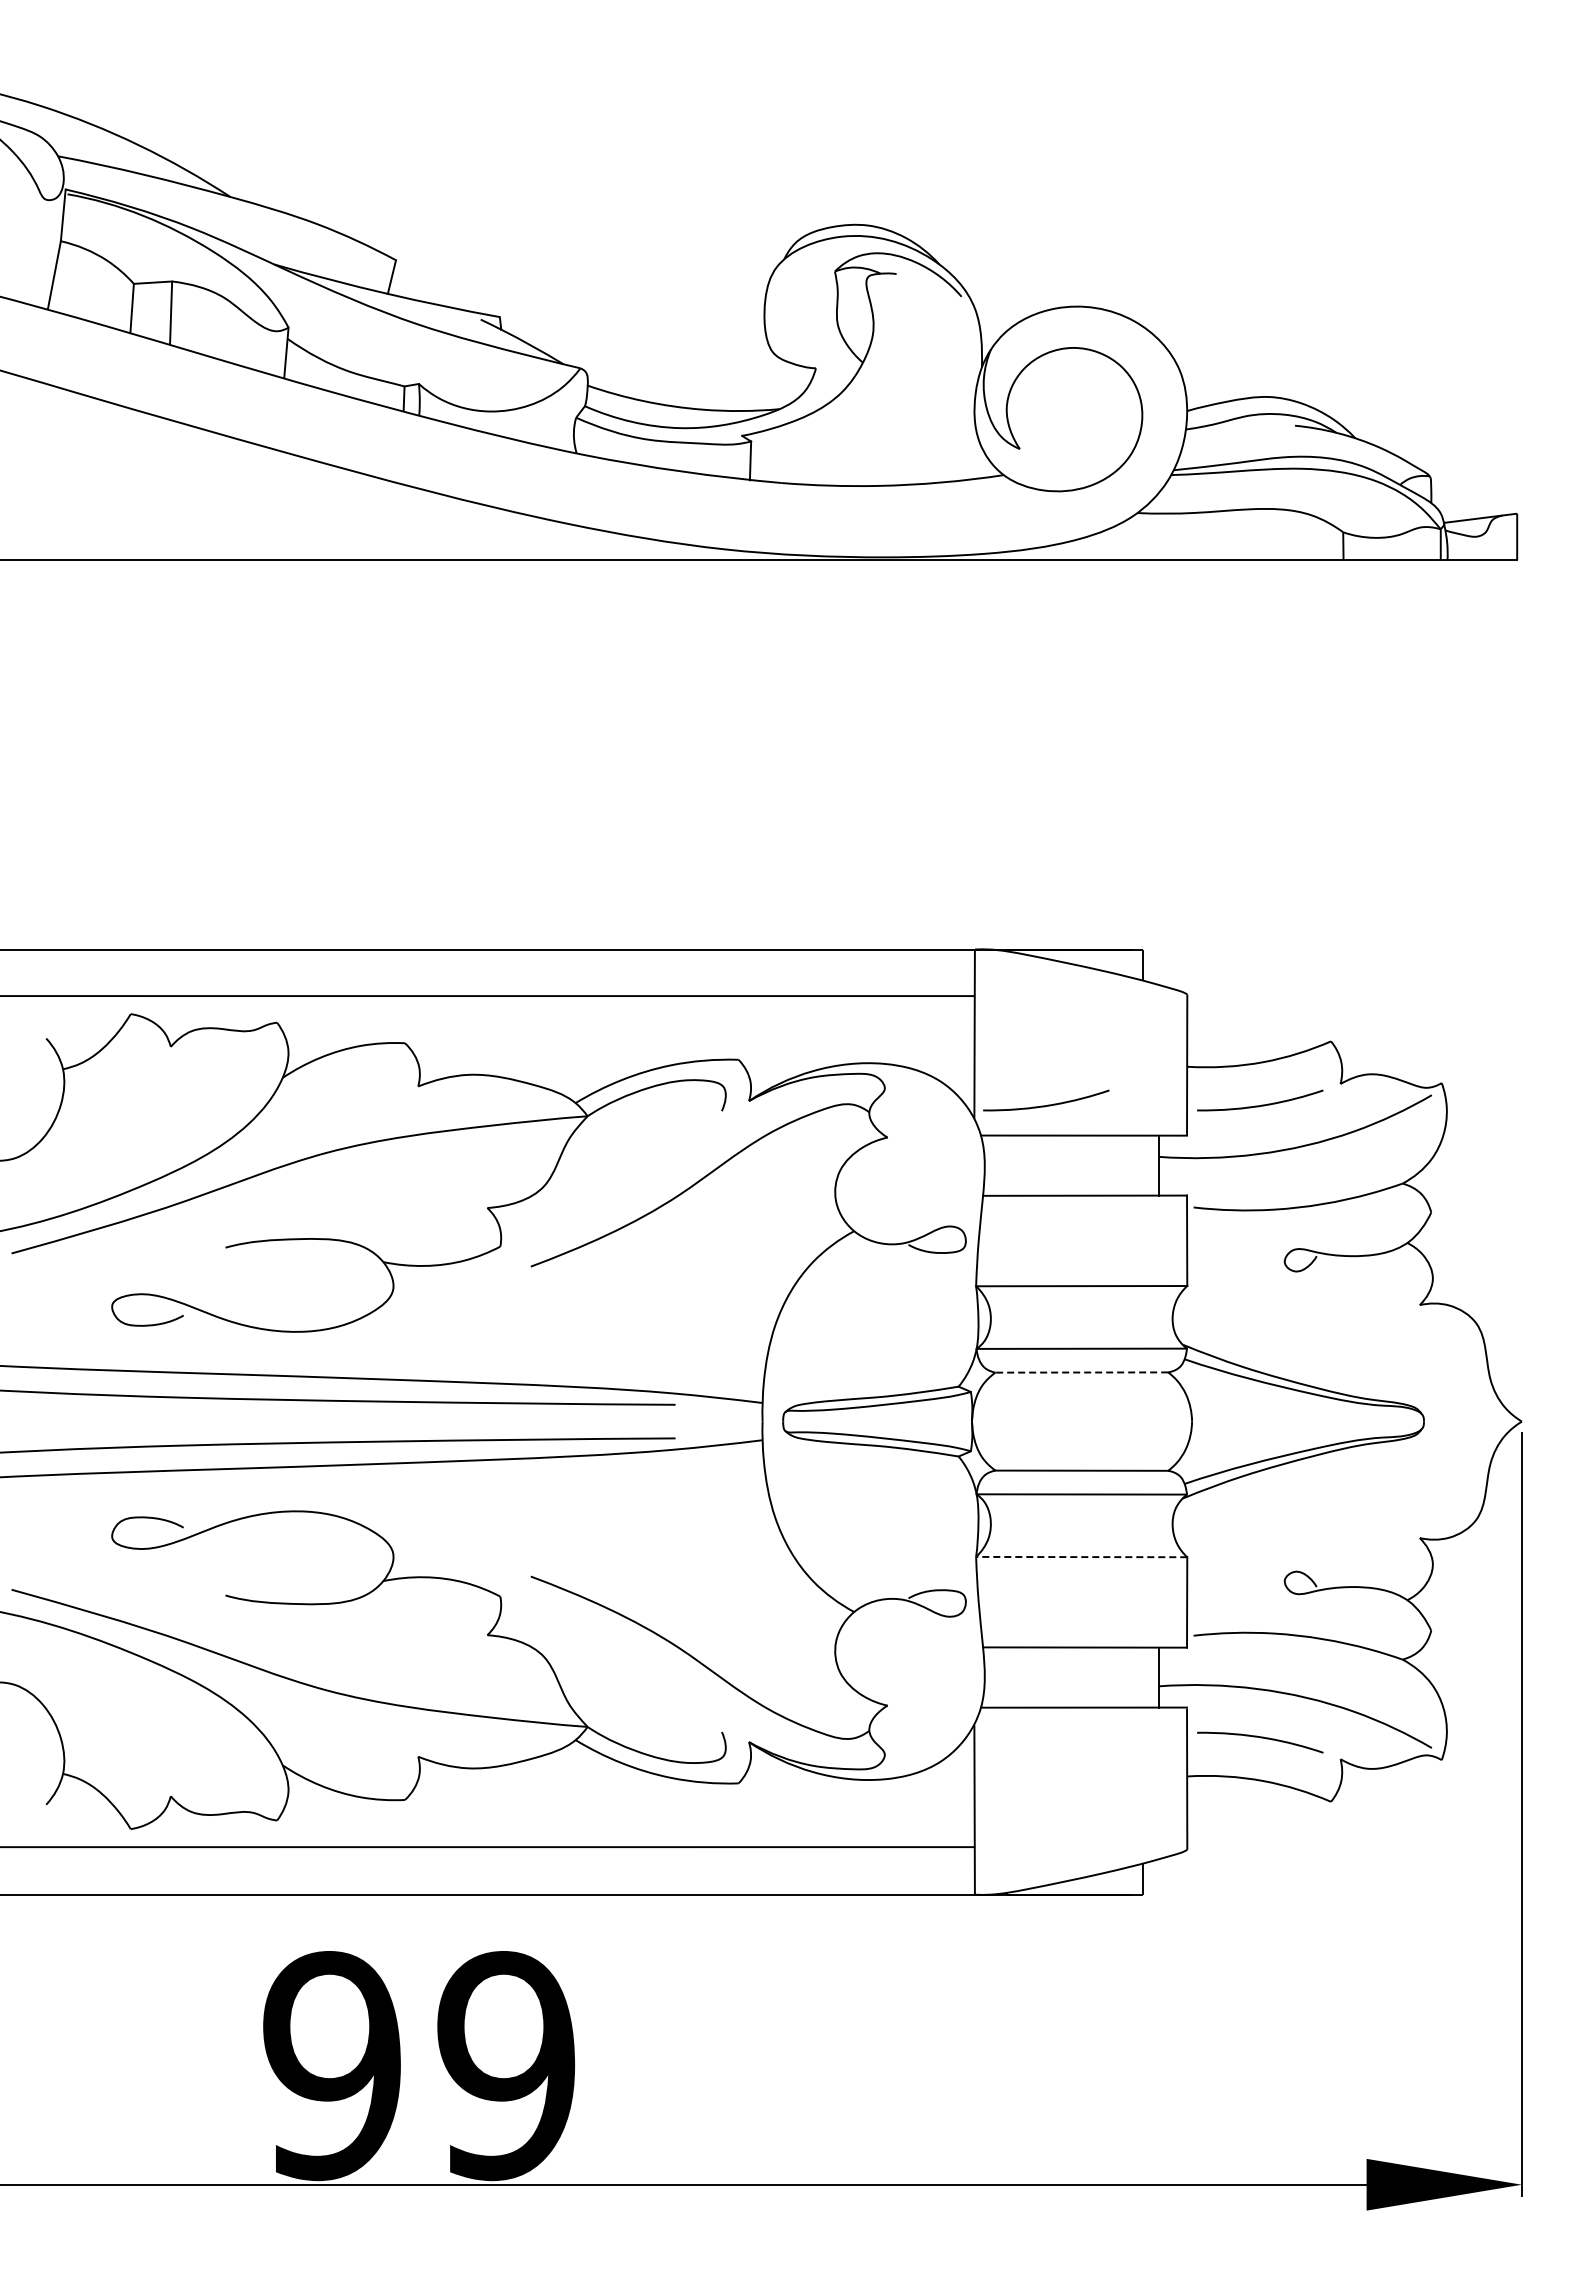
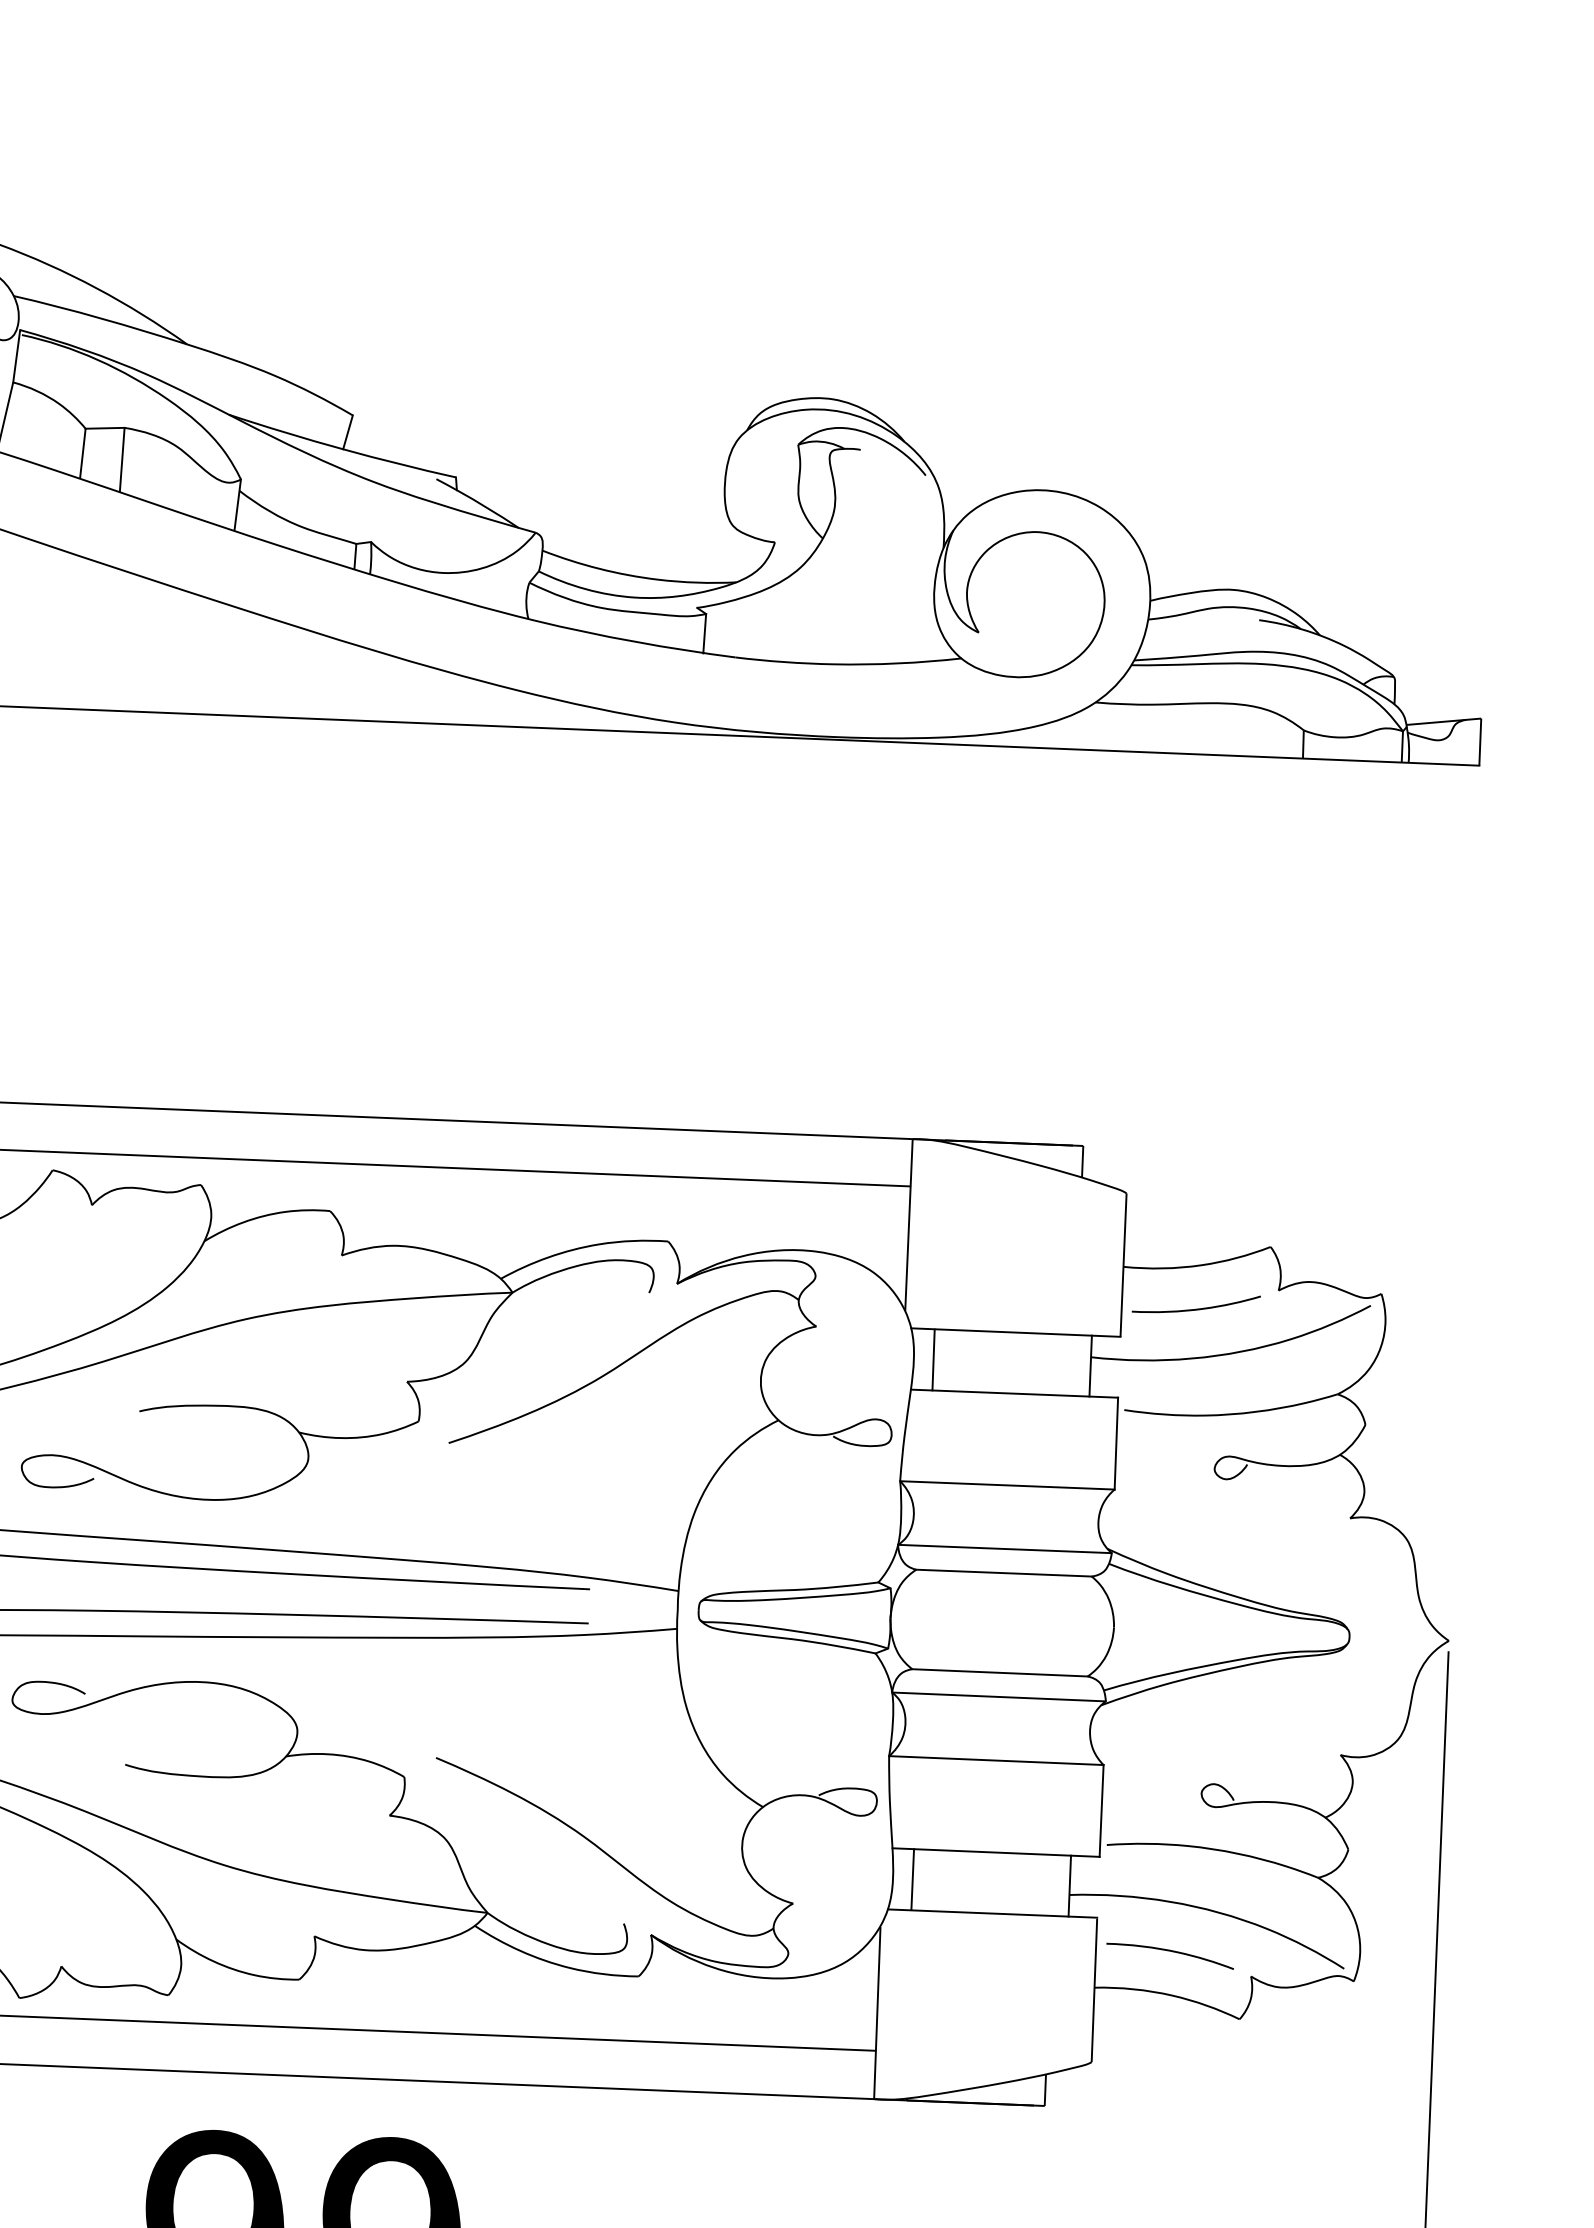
curve: (1047, 1104) -> (980, 1299), removed
line: (1004, 1165) -> (933, 1359), added
line: (1081, 1372) -> (1003, 1573), dashed -> solid
line: (1081, 1557) -> (996, 1760), dashed -> solid
line: (1004, 1677) -> (913, 1879), added

